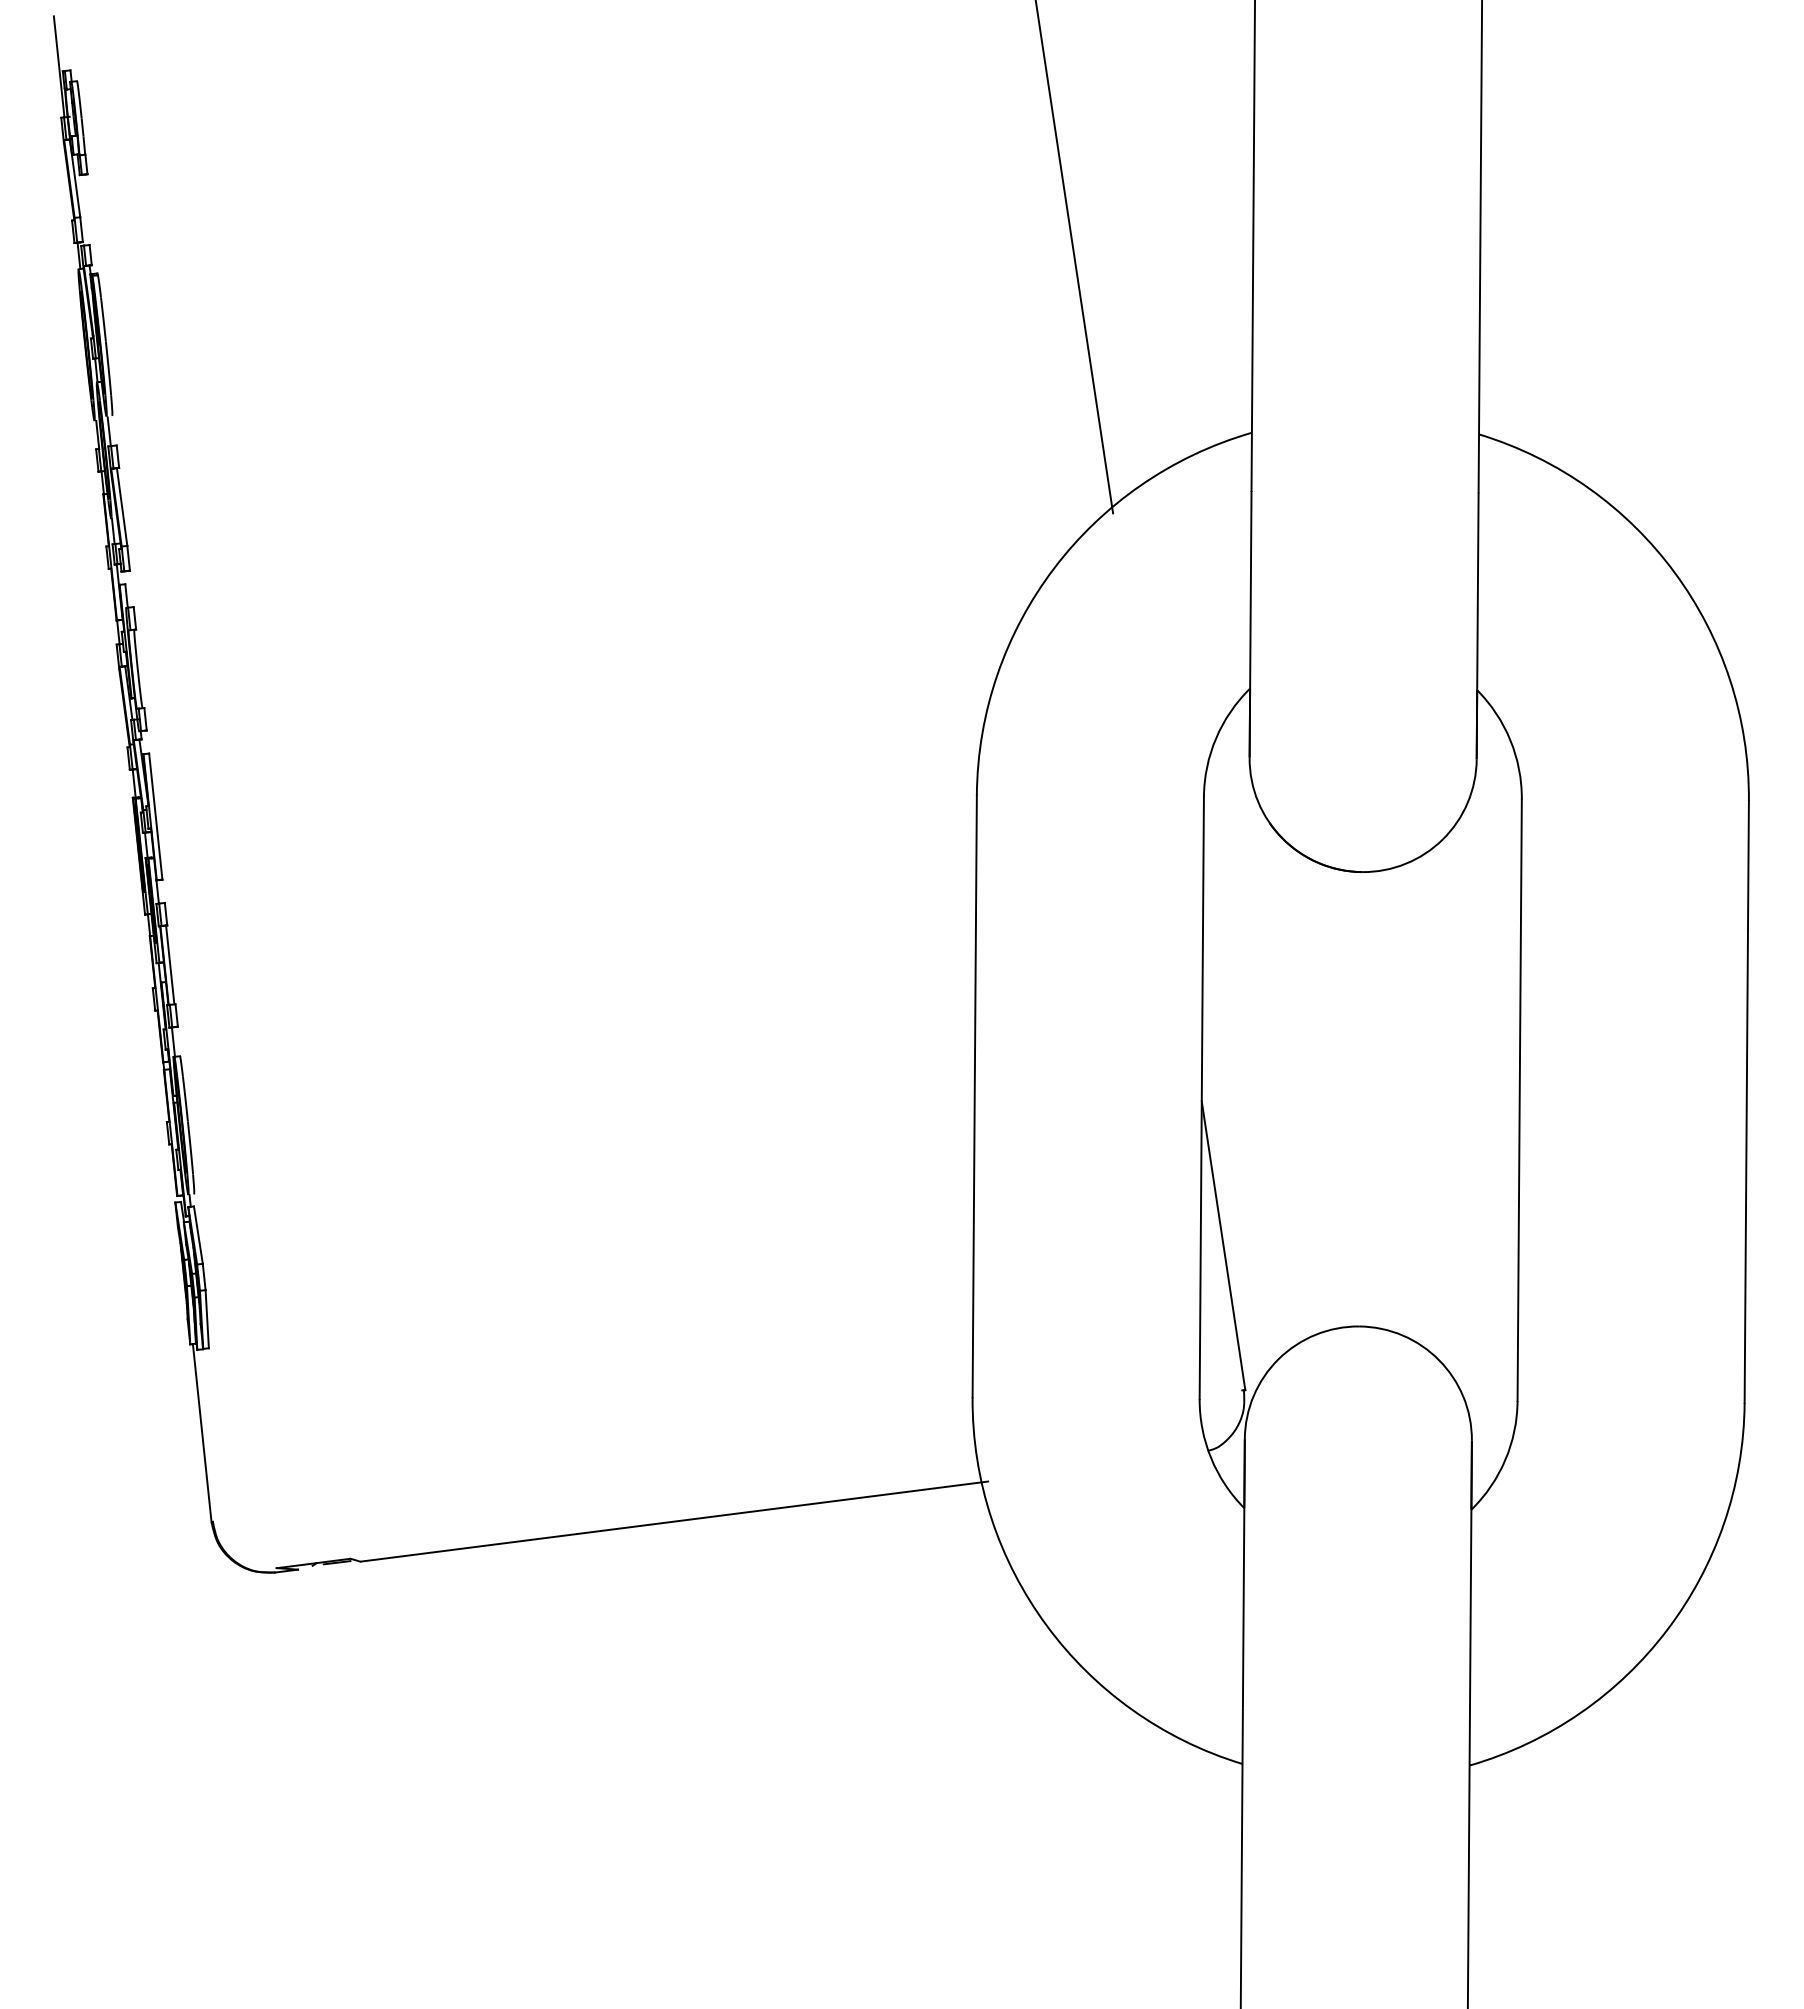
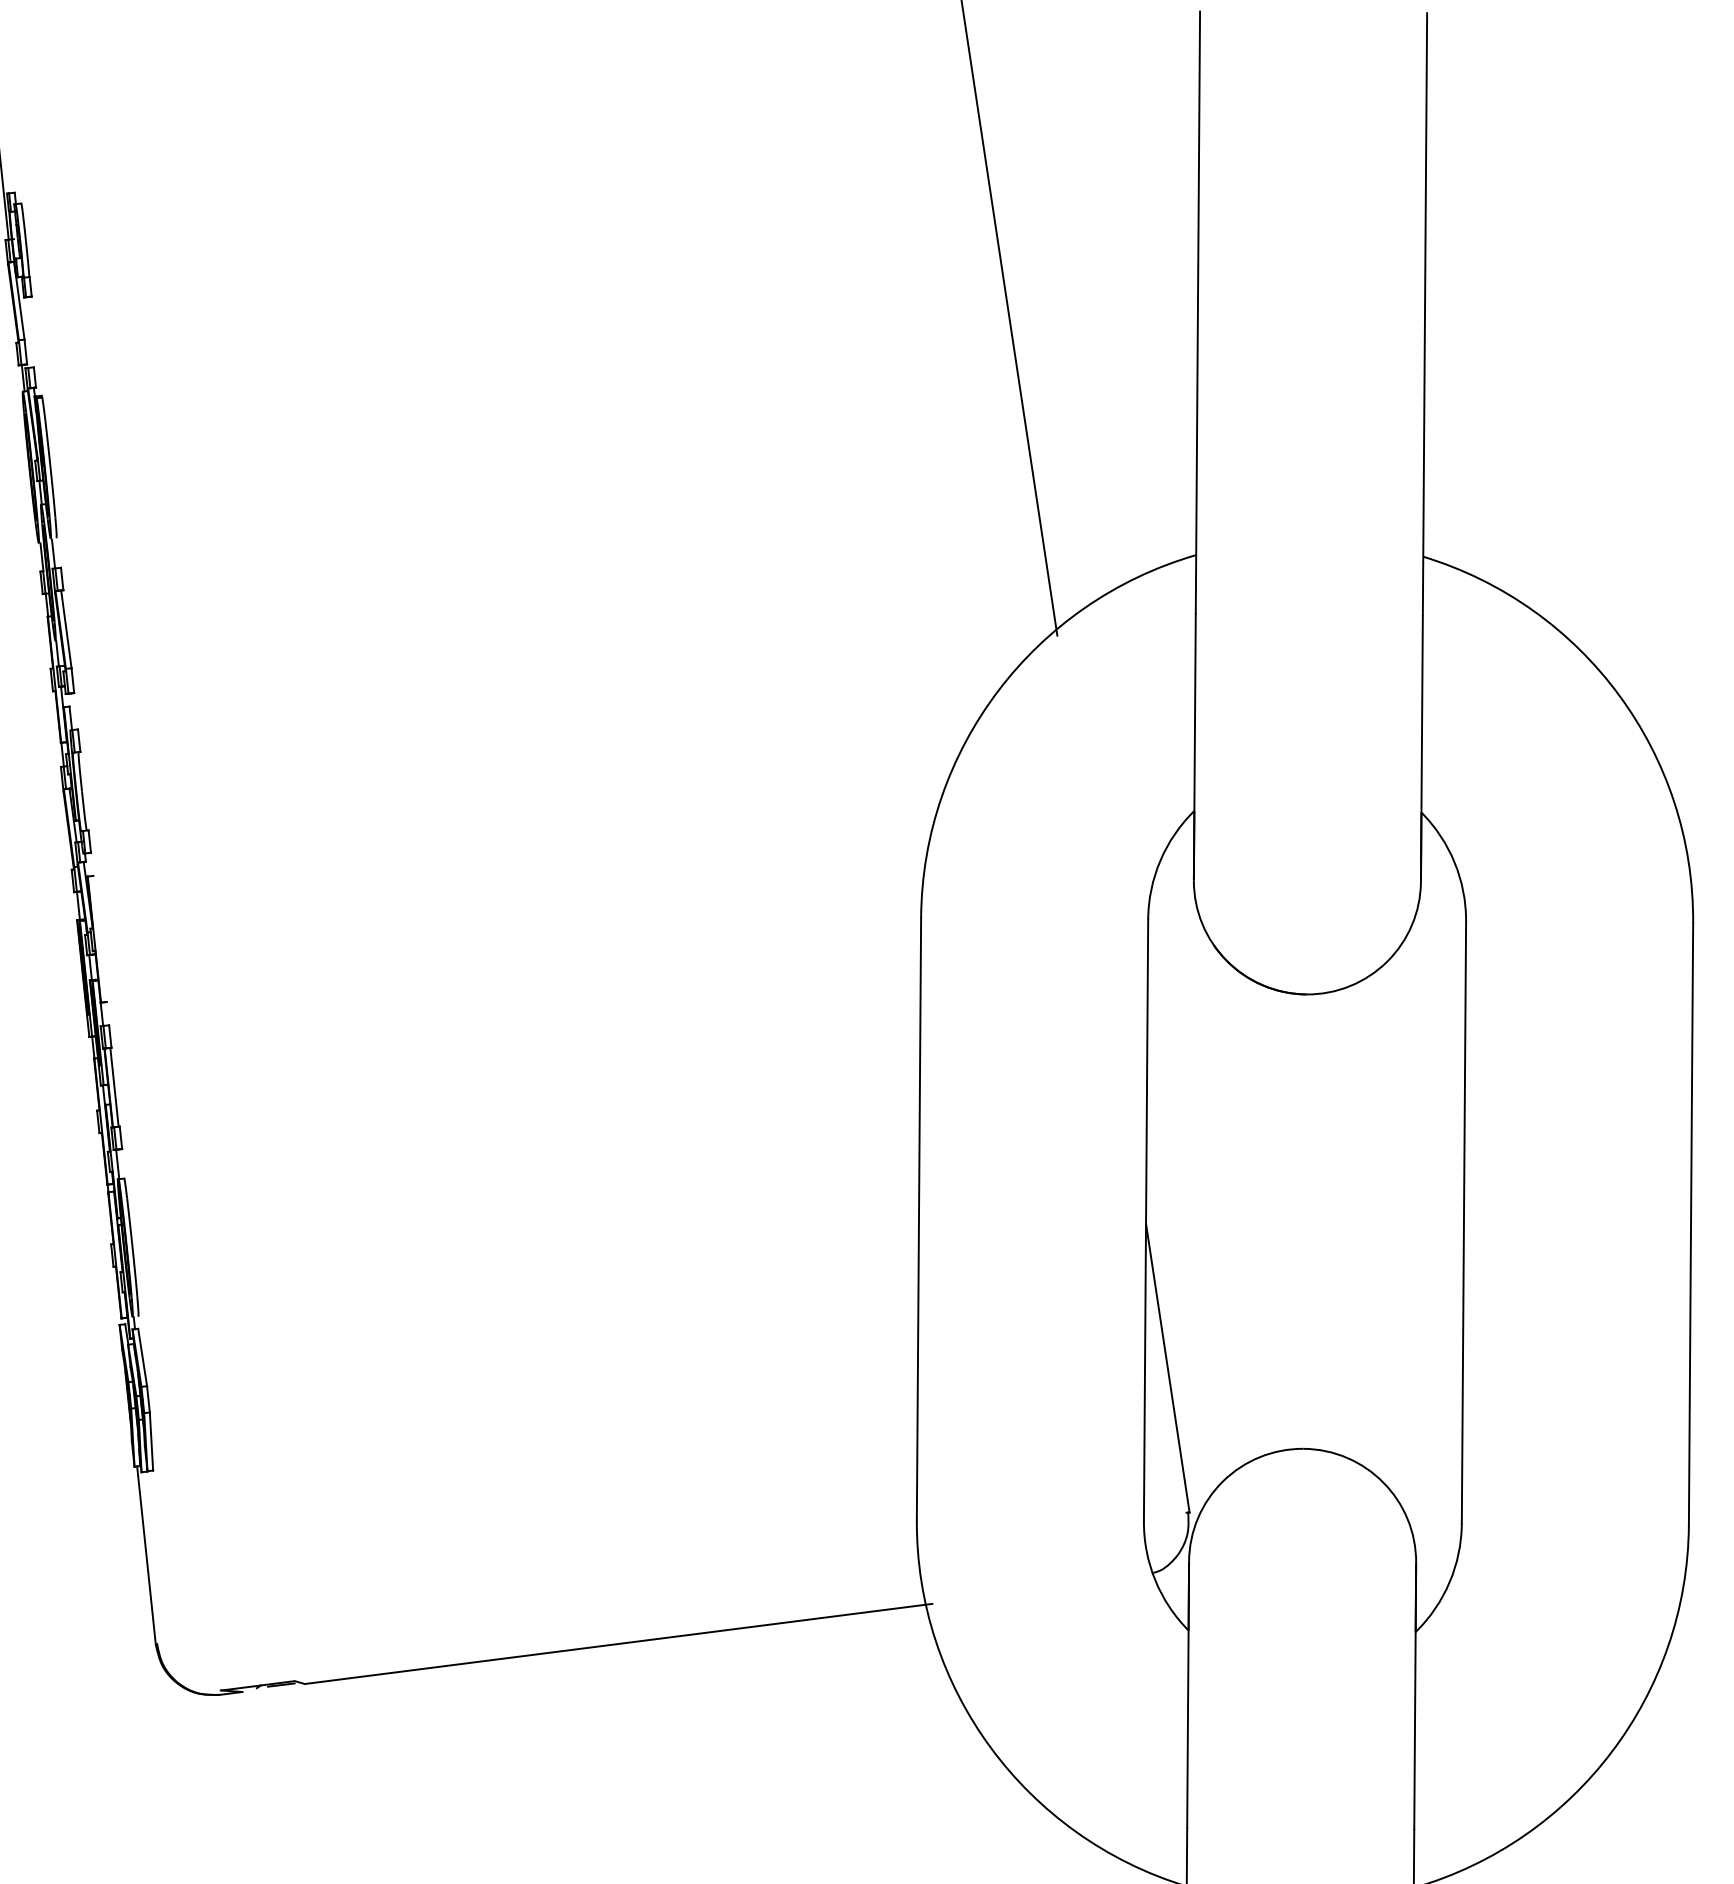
line: (155, 816) -> (99, 938), removed

